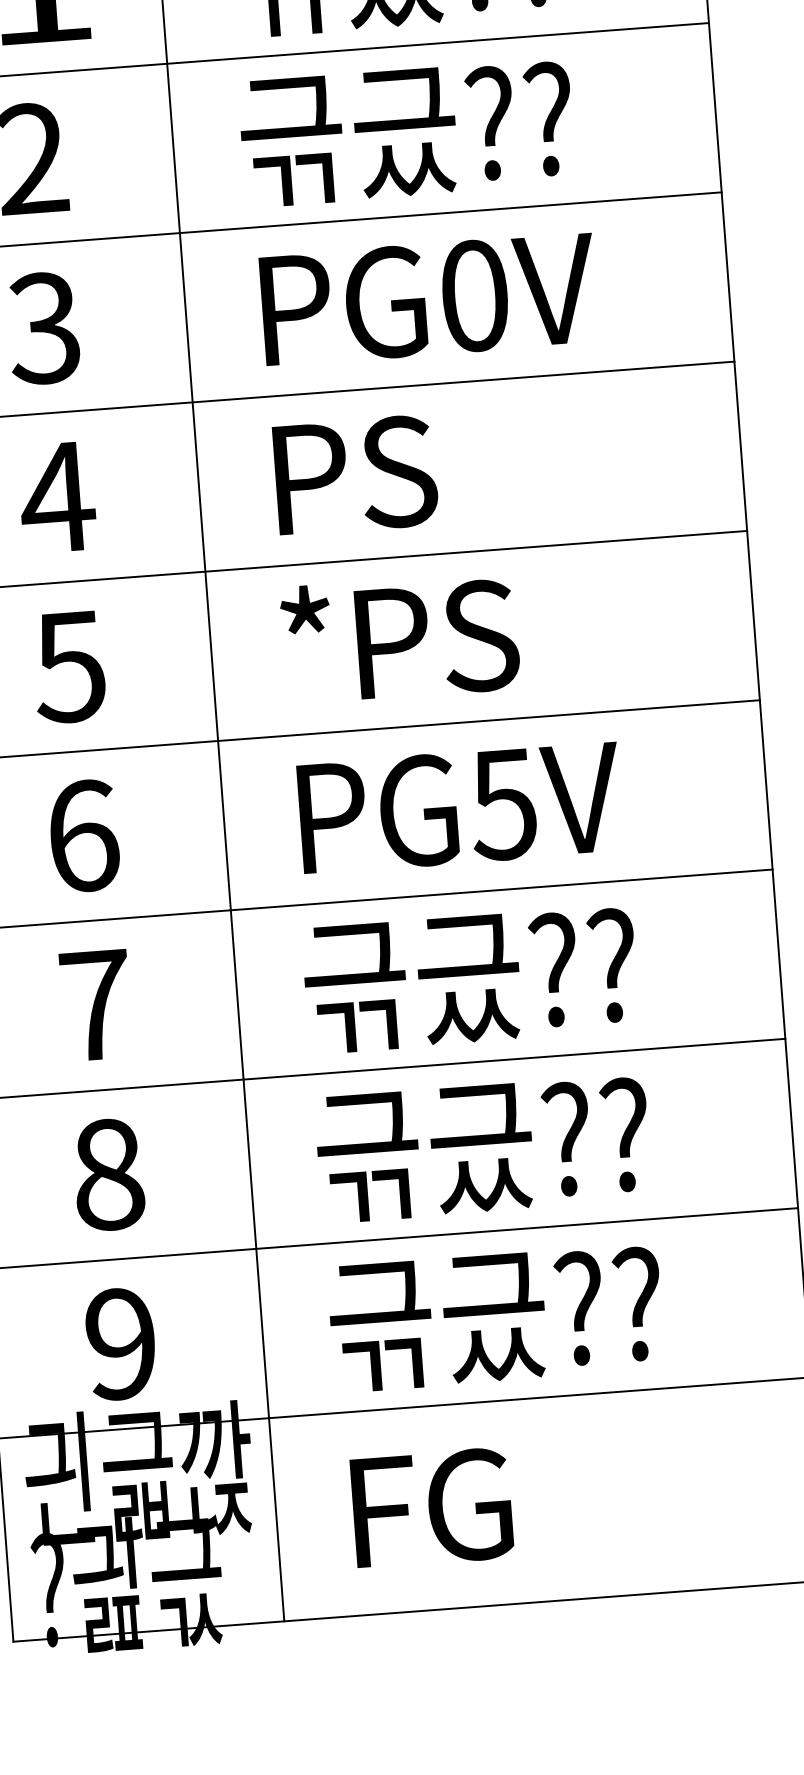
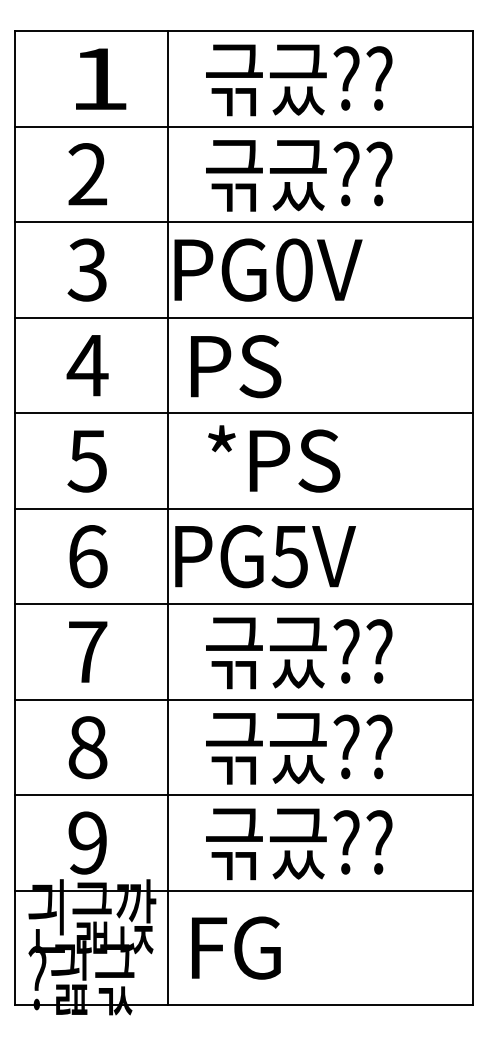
text: (428, 298) -> (268, 269), moved
text: (356, 474) -> (236, 366), moved
text: (460, 807) -> (265, 556), moved
text: (432, 1506) -> (236, 947), moved

